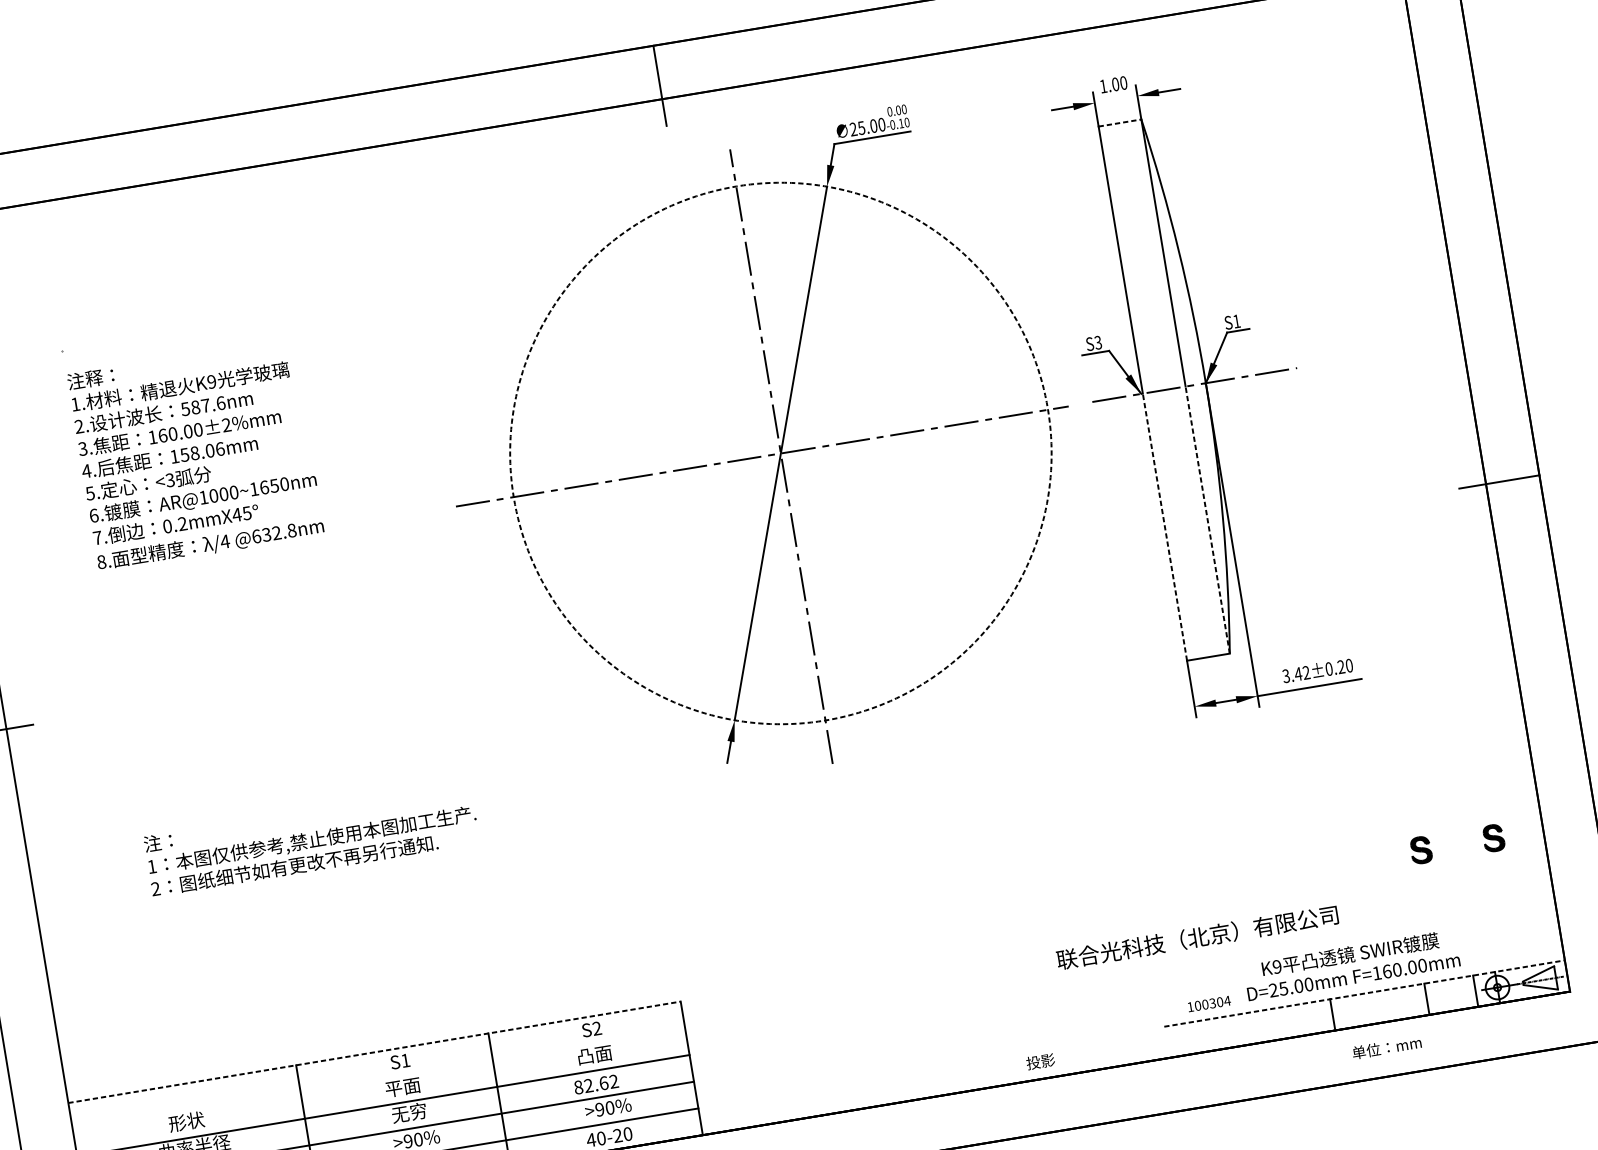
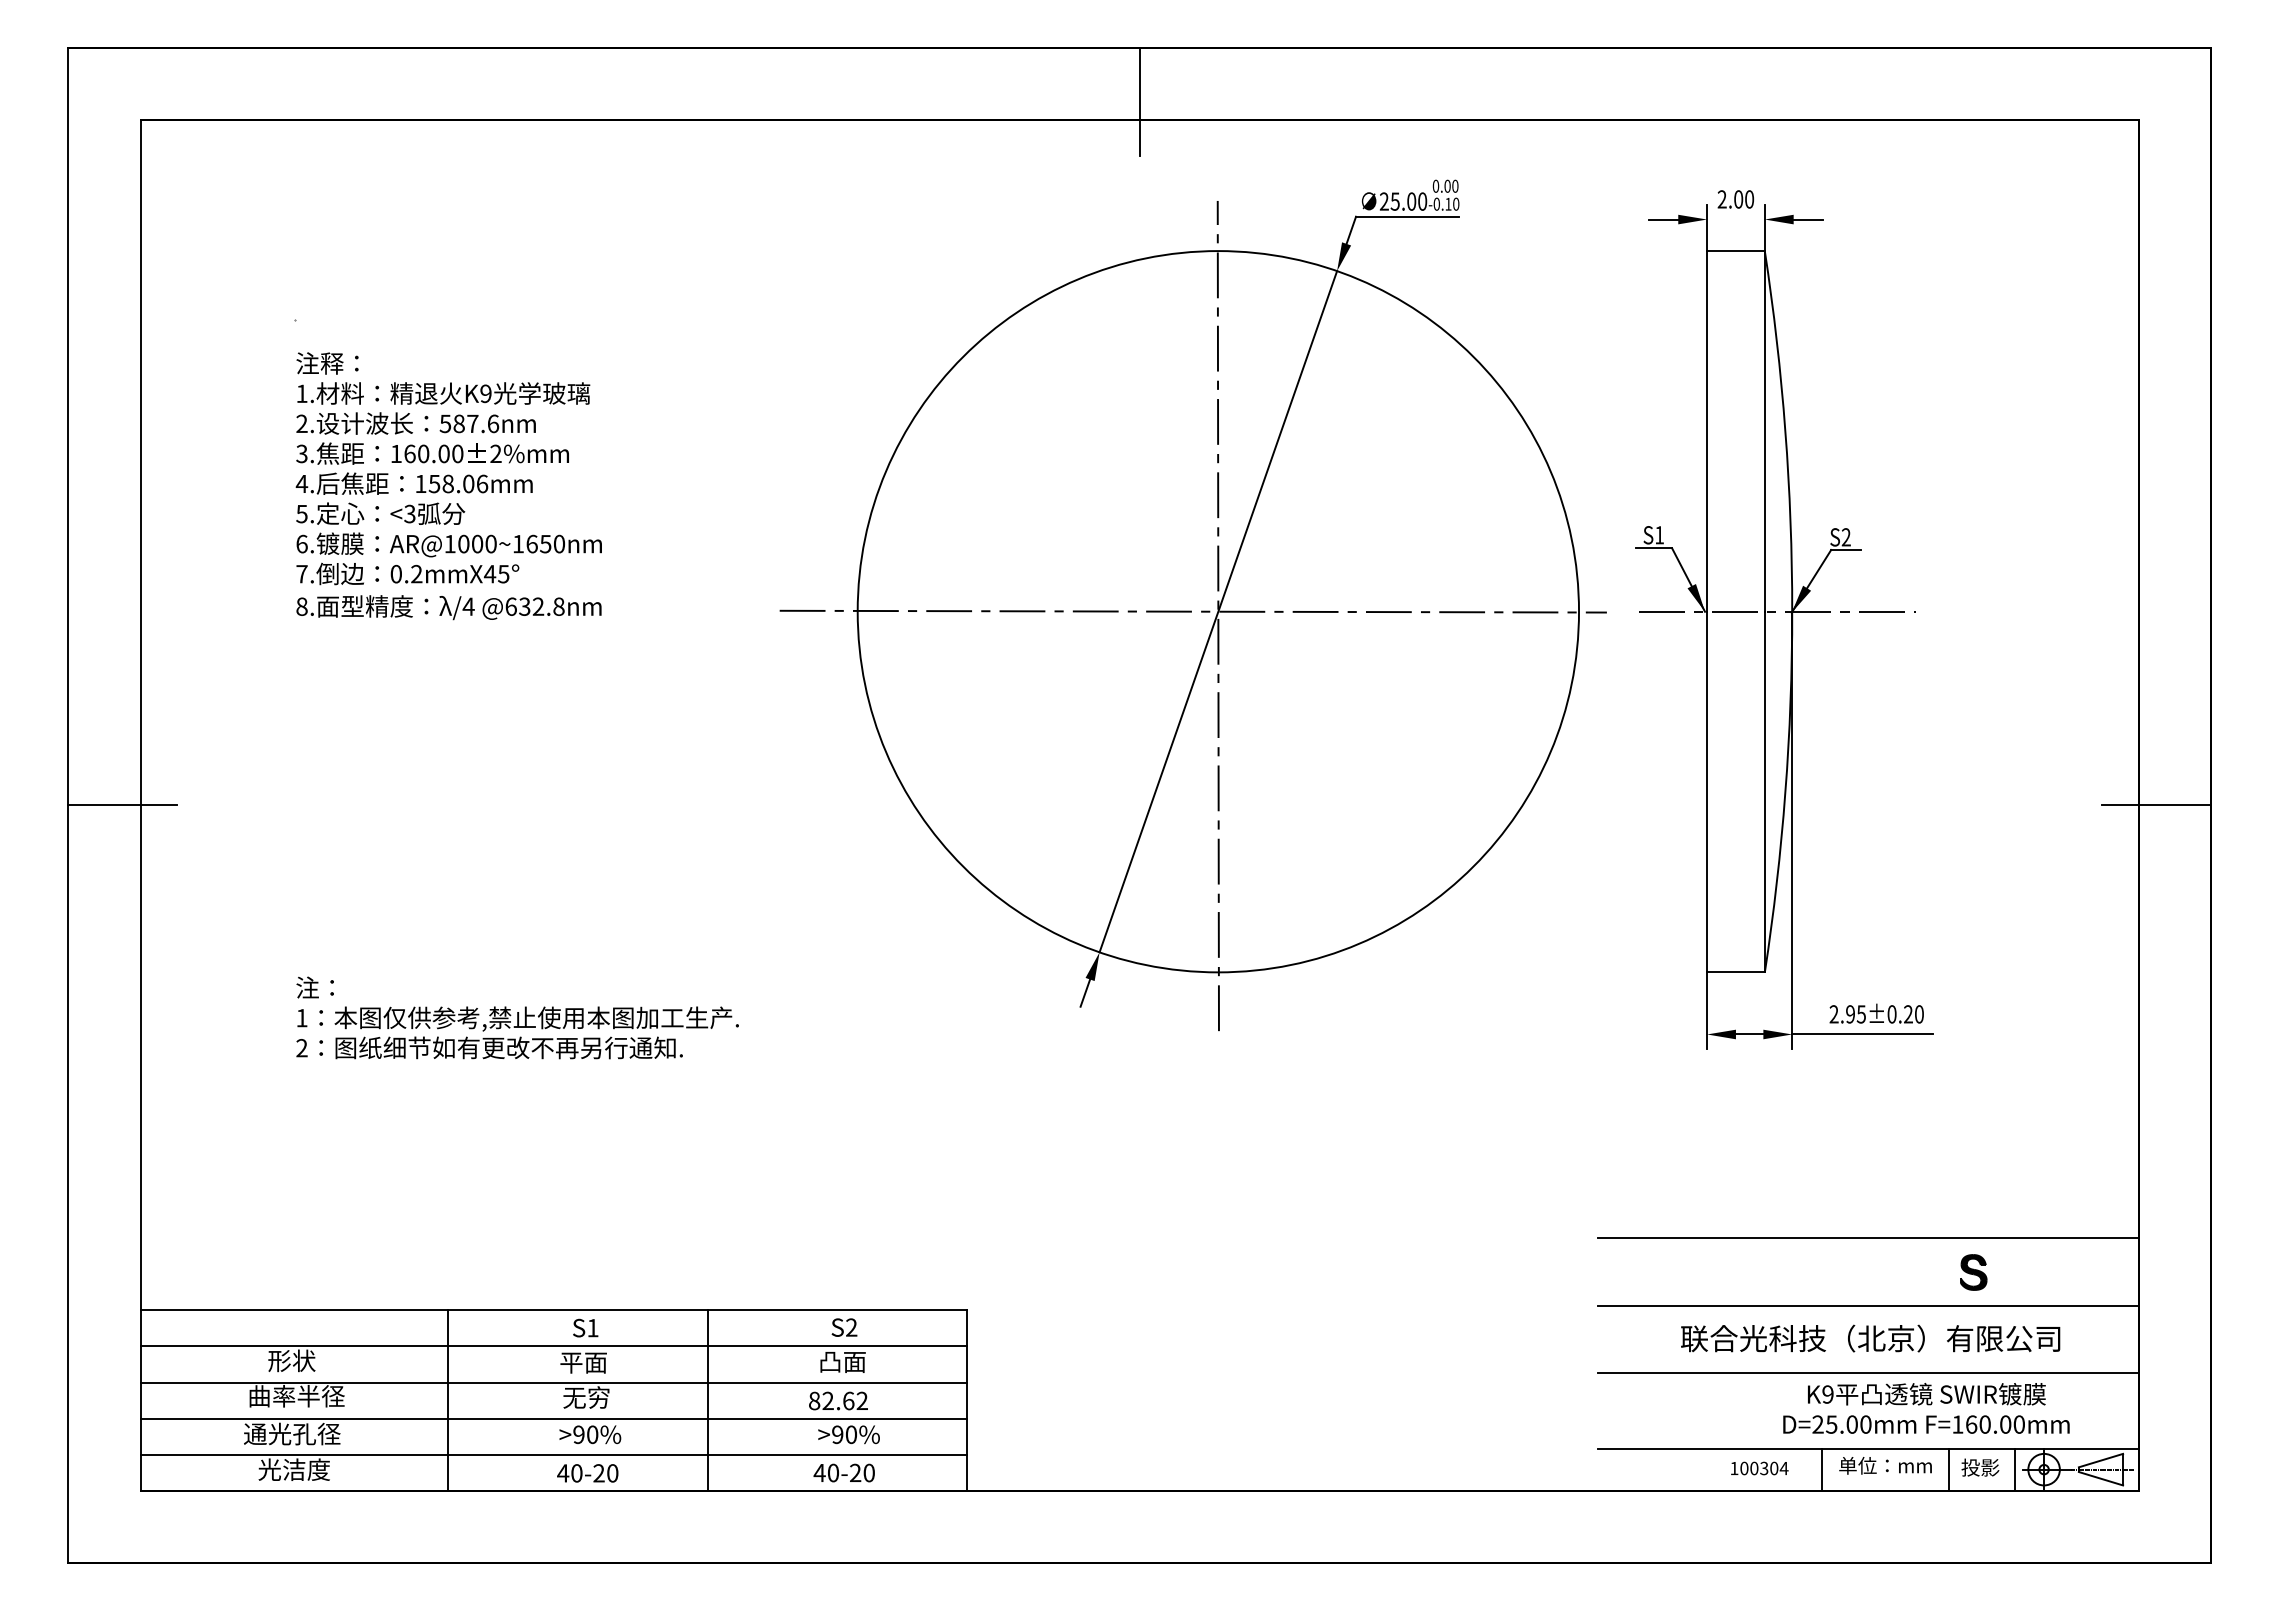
text: (1102, 86) -> (1721, 199), 1.00 -> 2.00
line: (1119, 123) -> (1735, 251), dashed -> solid
text: (1236, 321) -> (1845, 537), S1 -> S2
text: (1098, 342) -> (1659, 535), S3 -> S1
circle: (780, 453) -> (1218, 611), dashed -> solid
line: (1207, 519) -> (1764, 791), dashed -> solid
line: (1165, 526) -> (1707, 791), dashed -> solid
text: (1296, 674) -> (1847, 1014), 3.42±0.20 -> 2.95±0.20
line: (1338, 838) -> (1867, 1238), added
part: (1493, 838) -> (2071, 1272), removed
line: (1346, 887) -> (1867, 1305), added
text: (1197, 937) -> (1870, 1338), moved
line: (1354, 937) -> (1867, 1372), added
text: (1351, 965) -> (1926, 1408), moved
line: (1364, 993) -> (1868, 1448), dashed -> solid
text: (1209, 1004) -> (1759, 1468), moved
text: (1386, 1047) -> (1885, 1465), moved
line: (374, 1052) -> (554, 1310), dashed -> solid
text: (1040, 1061) -> (1980, 1467), moved
line: (378, 1079) -> (553, 1346), added

